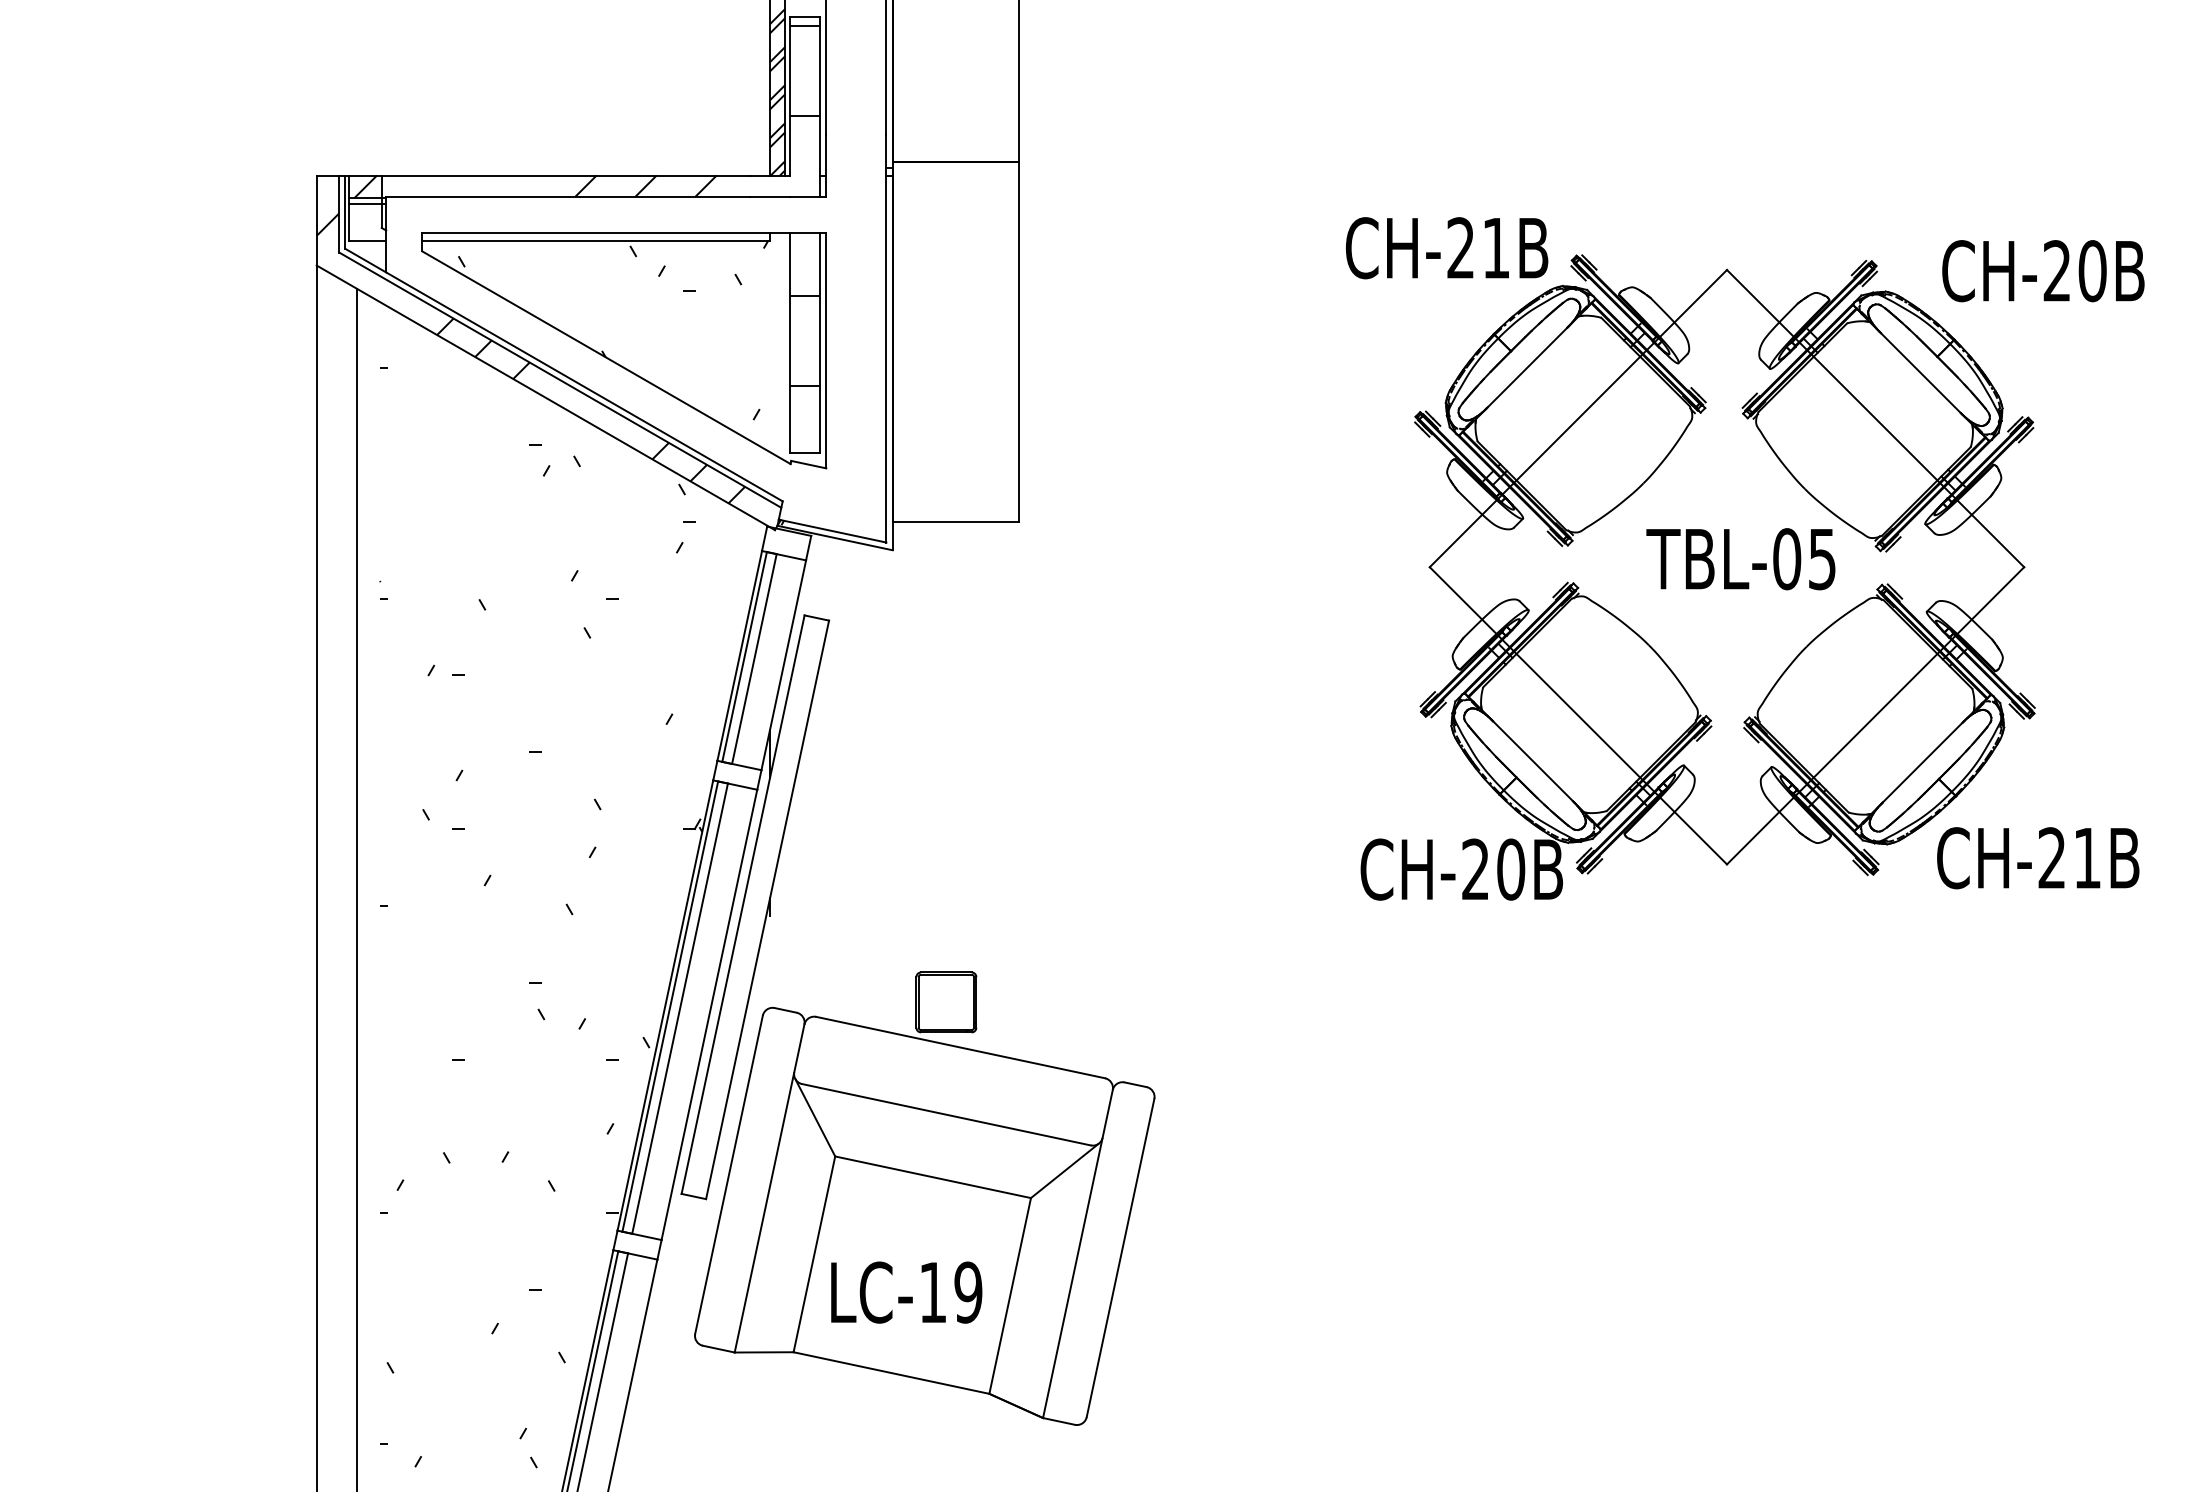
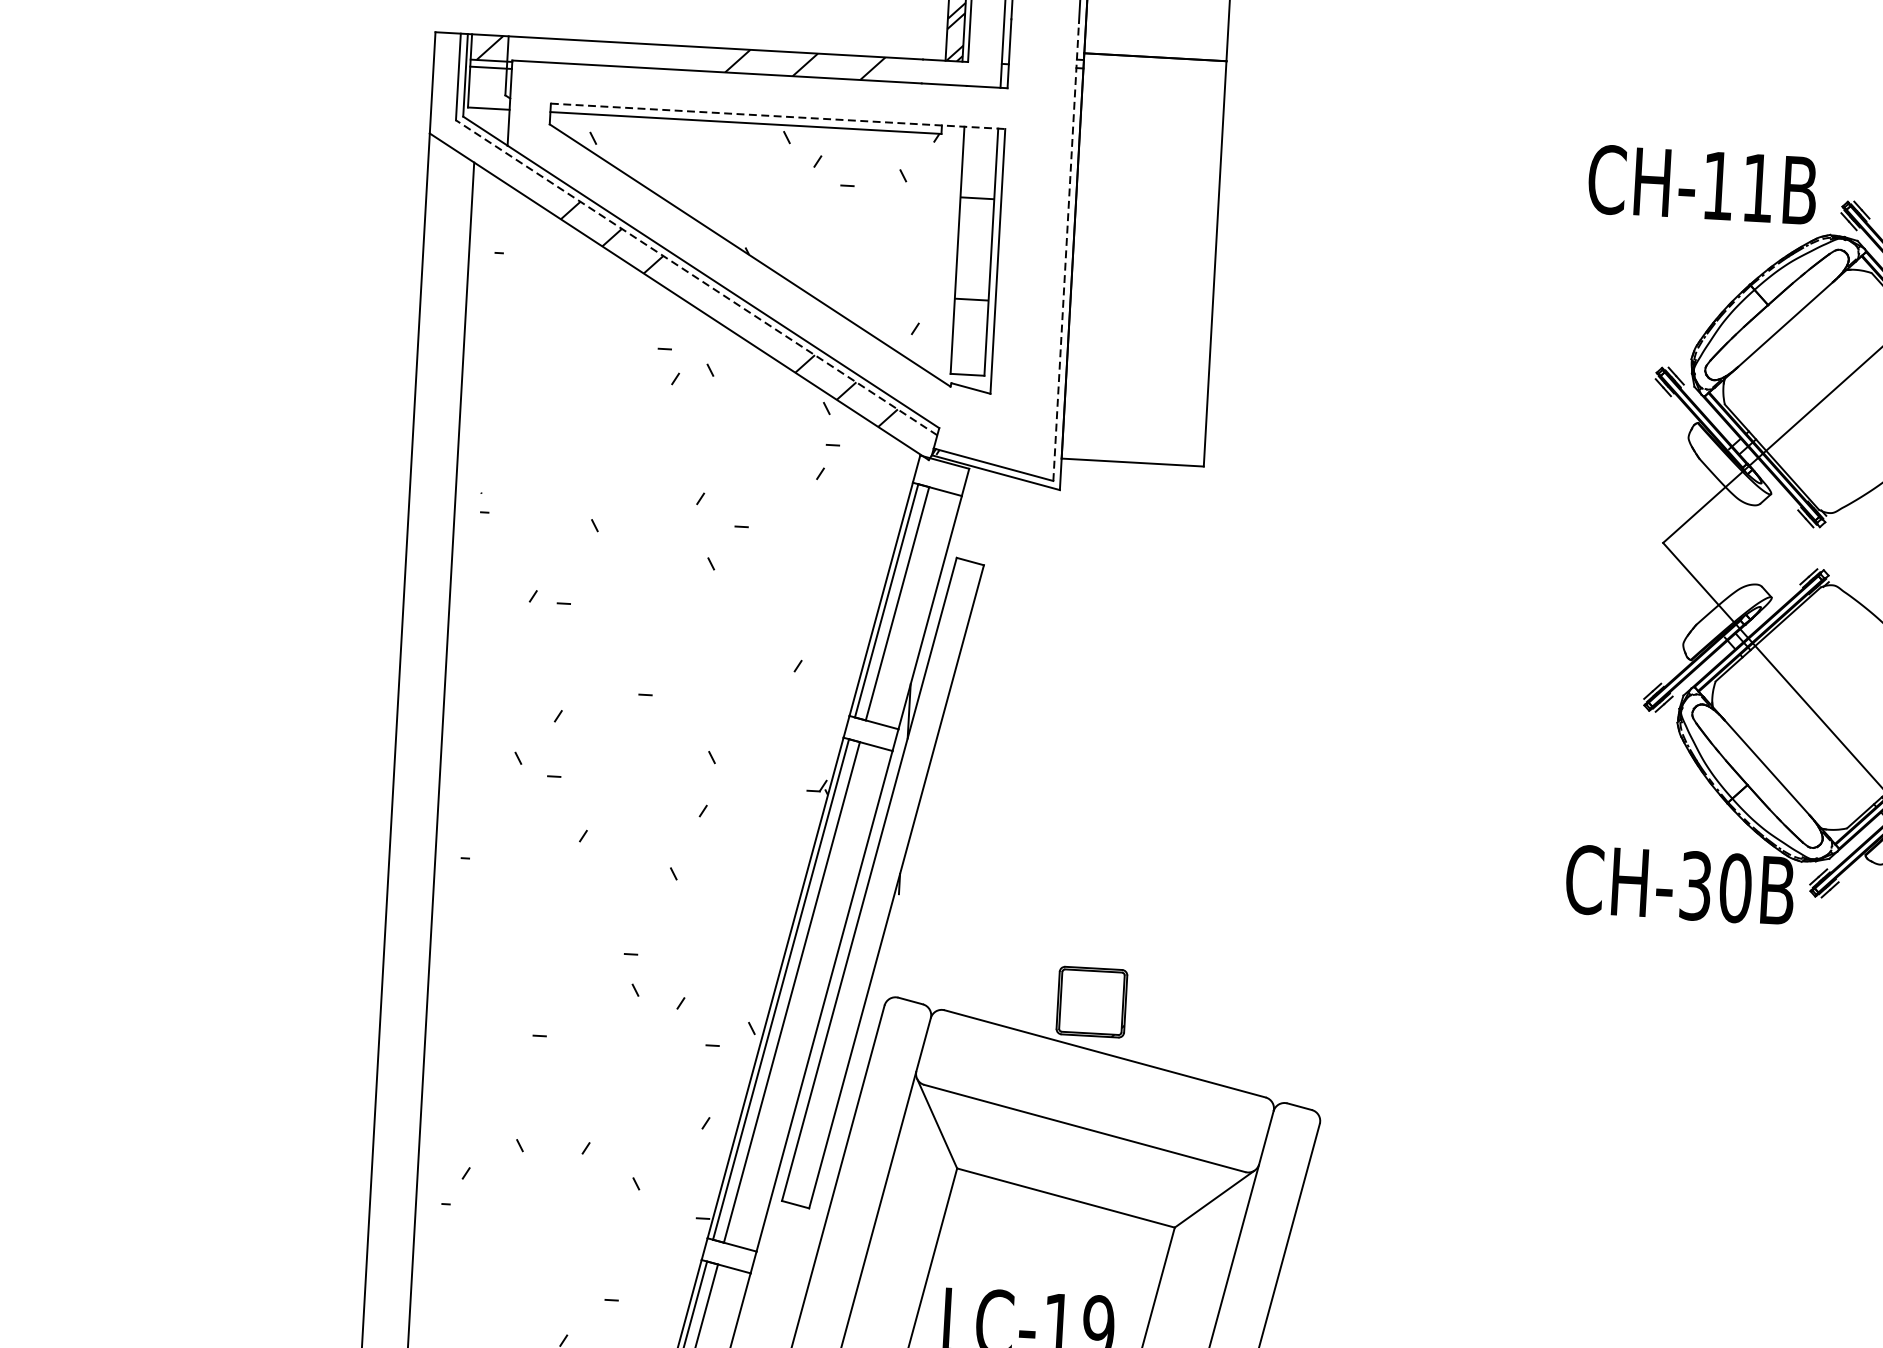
hatch: (327, 205) -> (445, 66), removed
line: (624, 233) -> (778, 116), solid -> dashed
text: (1460, 247) -> (1717, 185), CH-21B -> CH-11B
line: (886, 339) -> (1066, 252), solid -> dashed
line: (559, 379) -> (695, 277), solid -> dashed
text: (1475, 869) -> (1695, 885), CH-20B -> CH-30B

